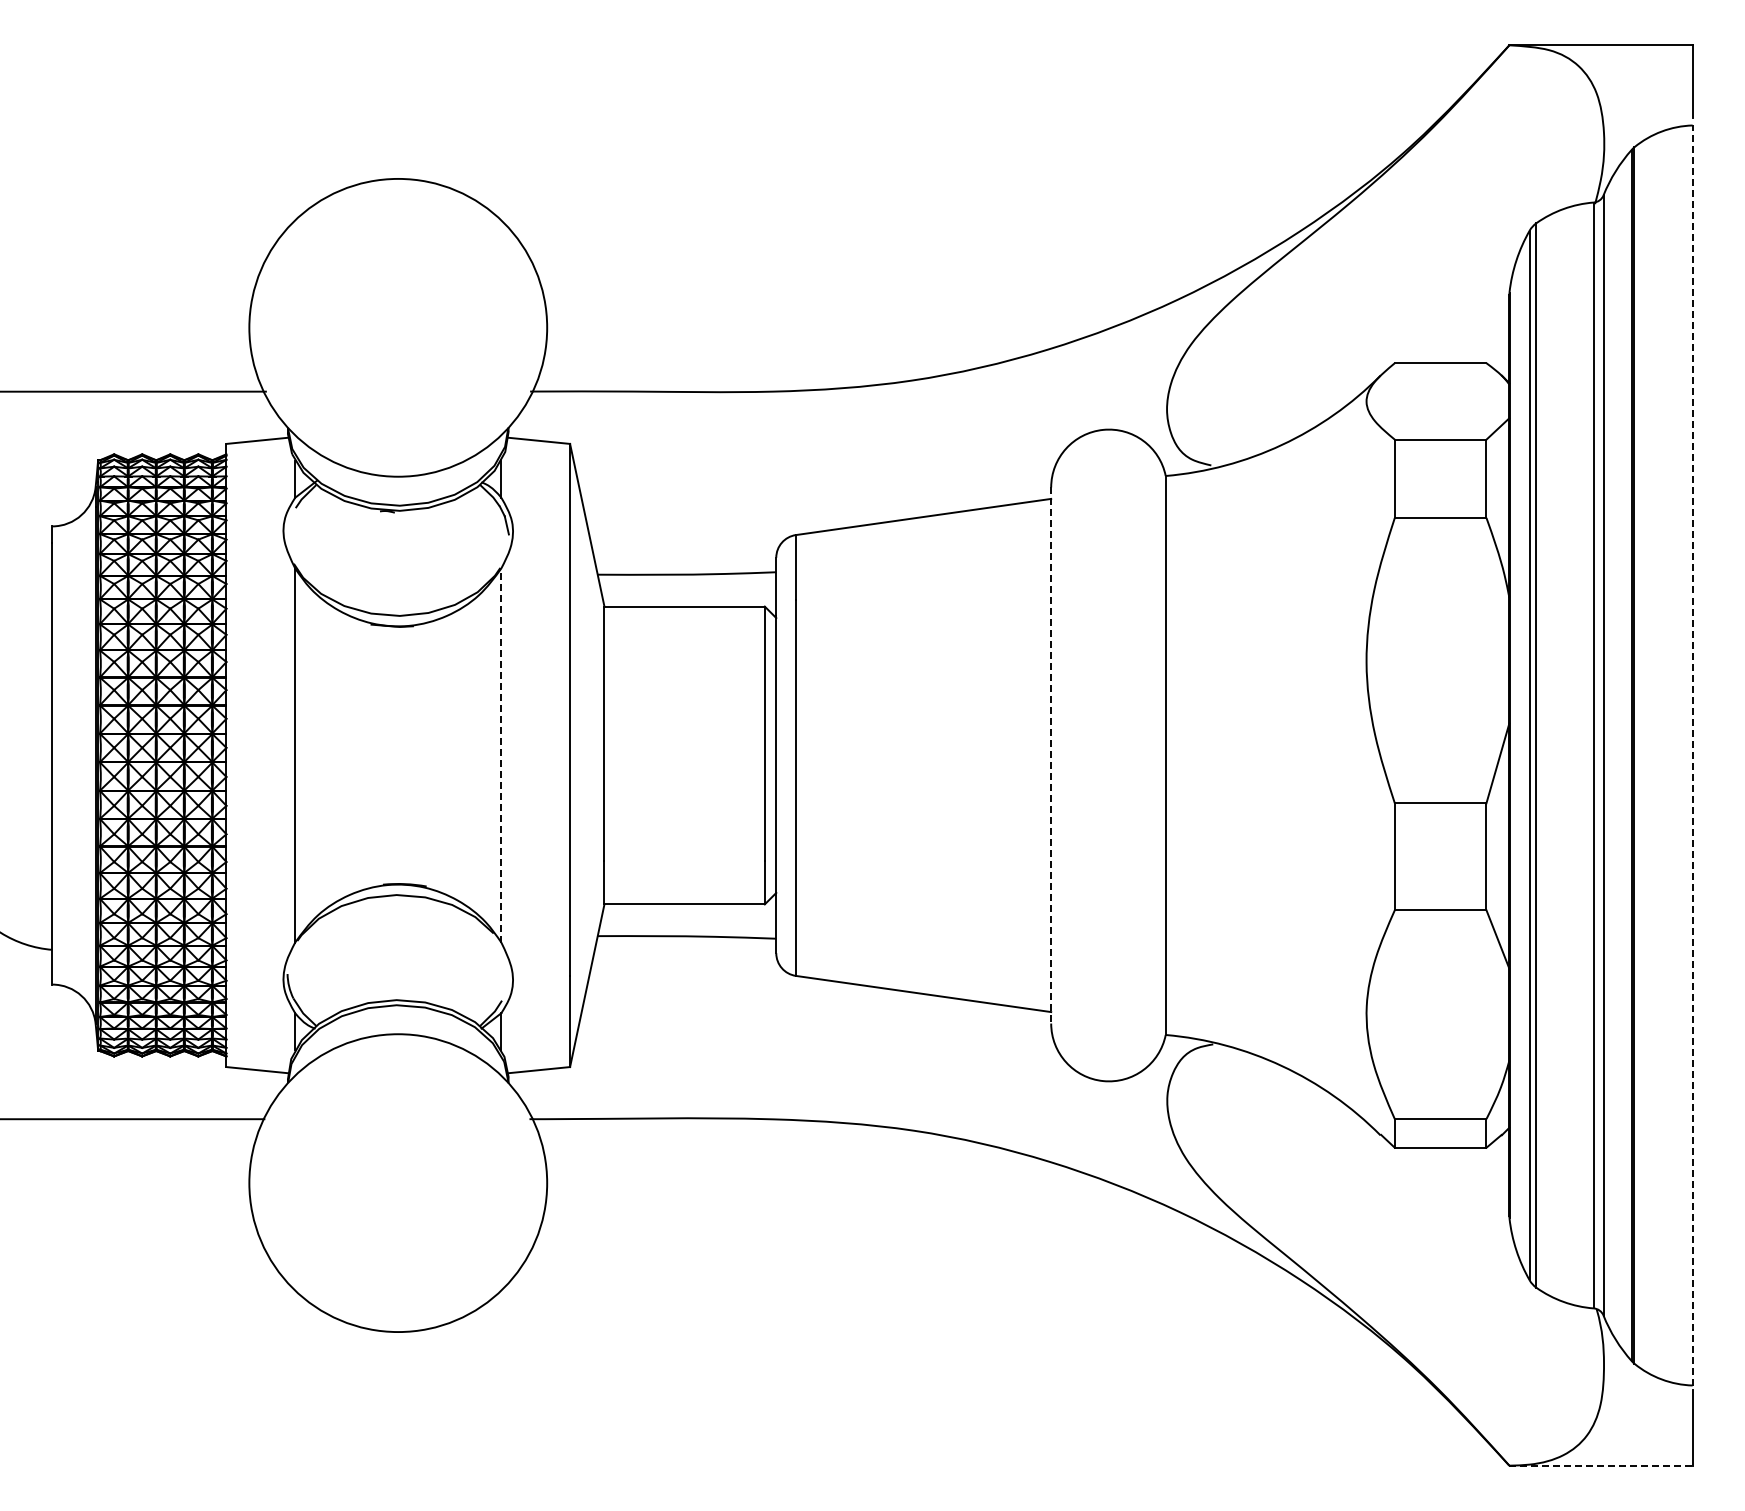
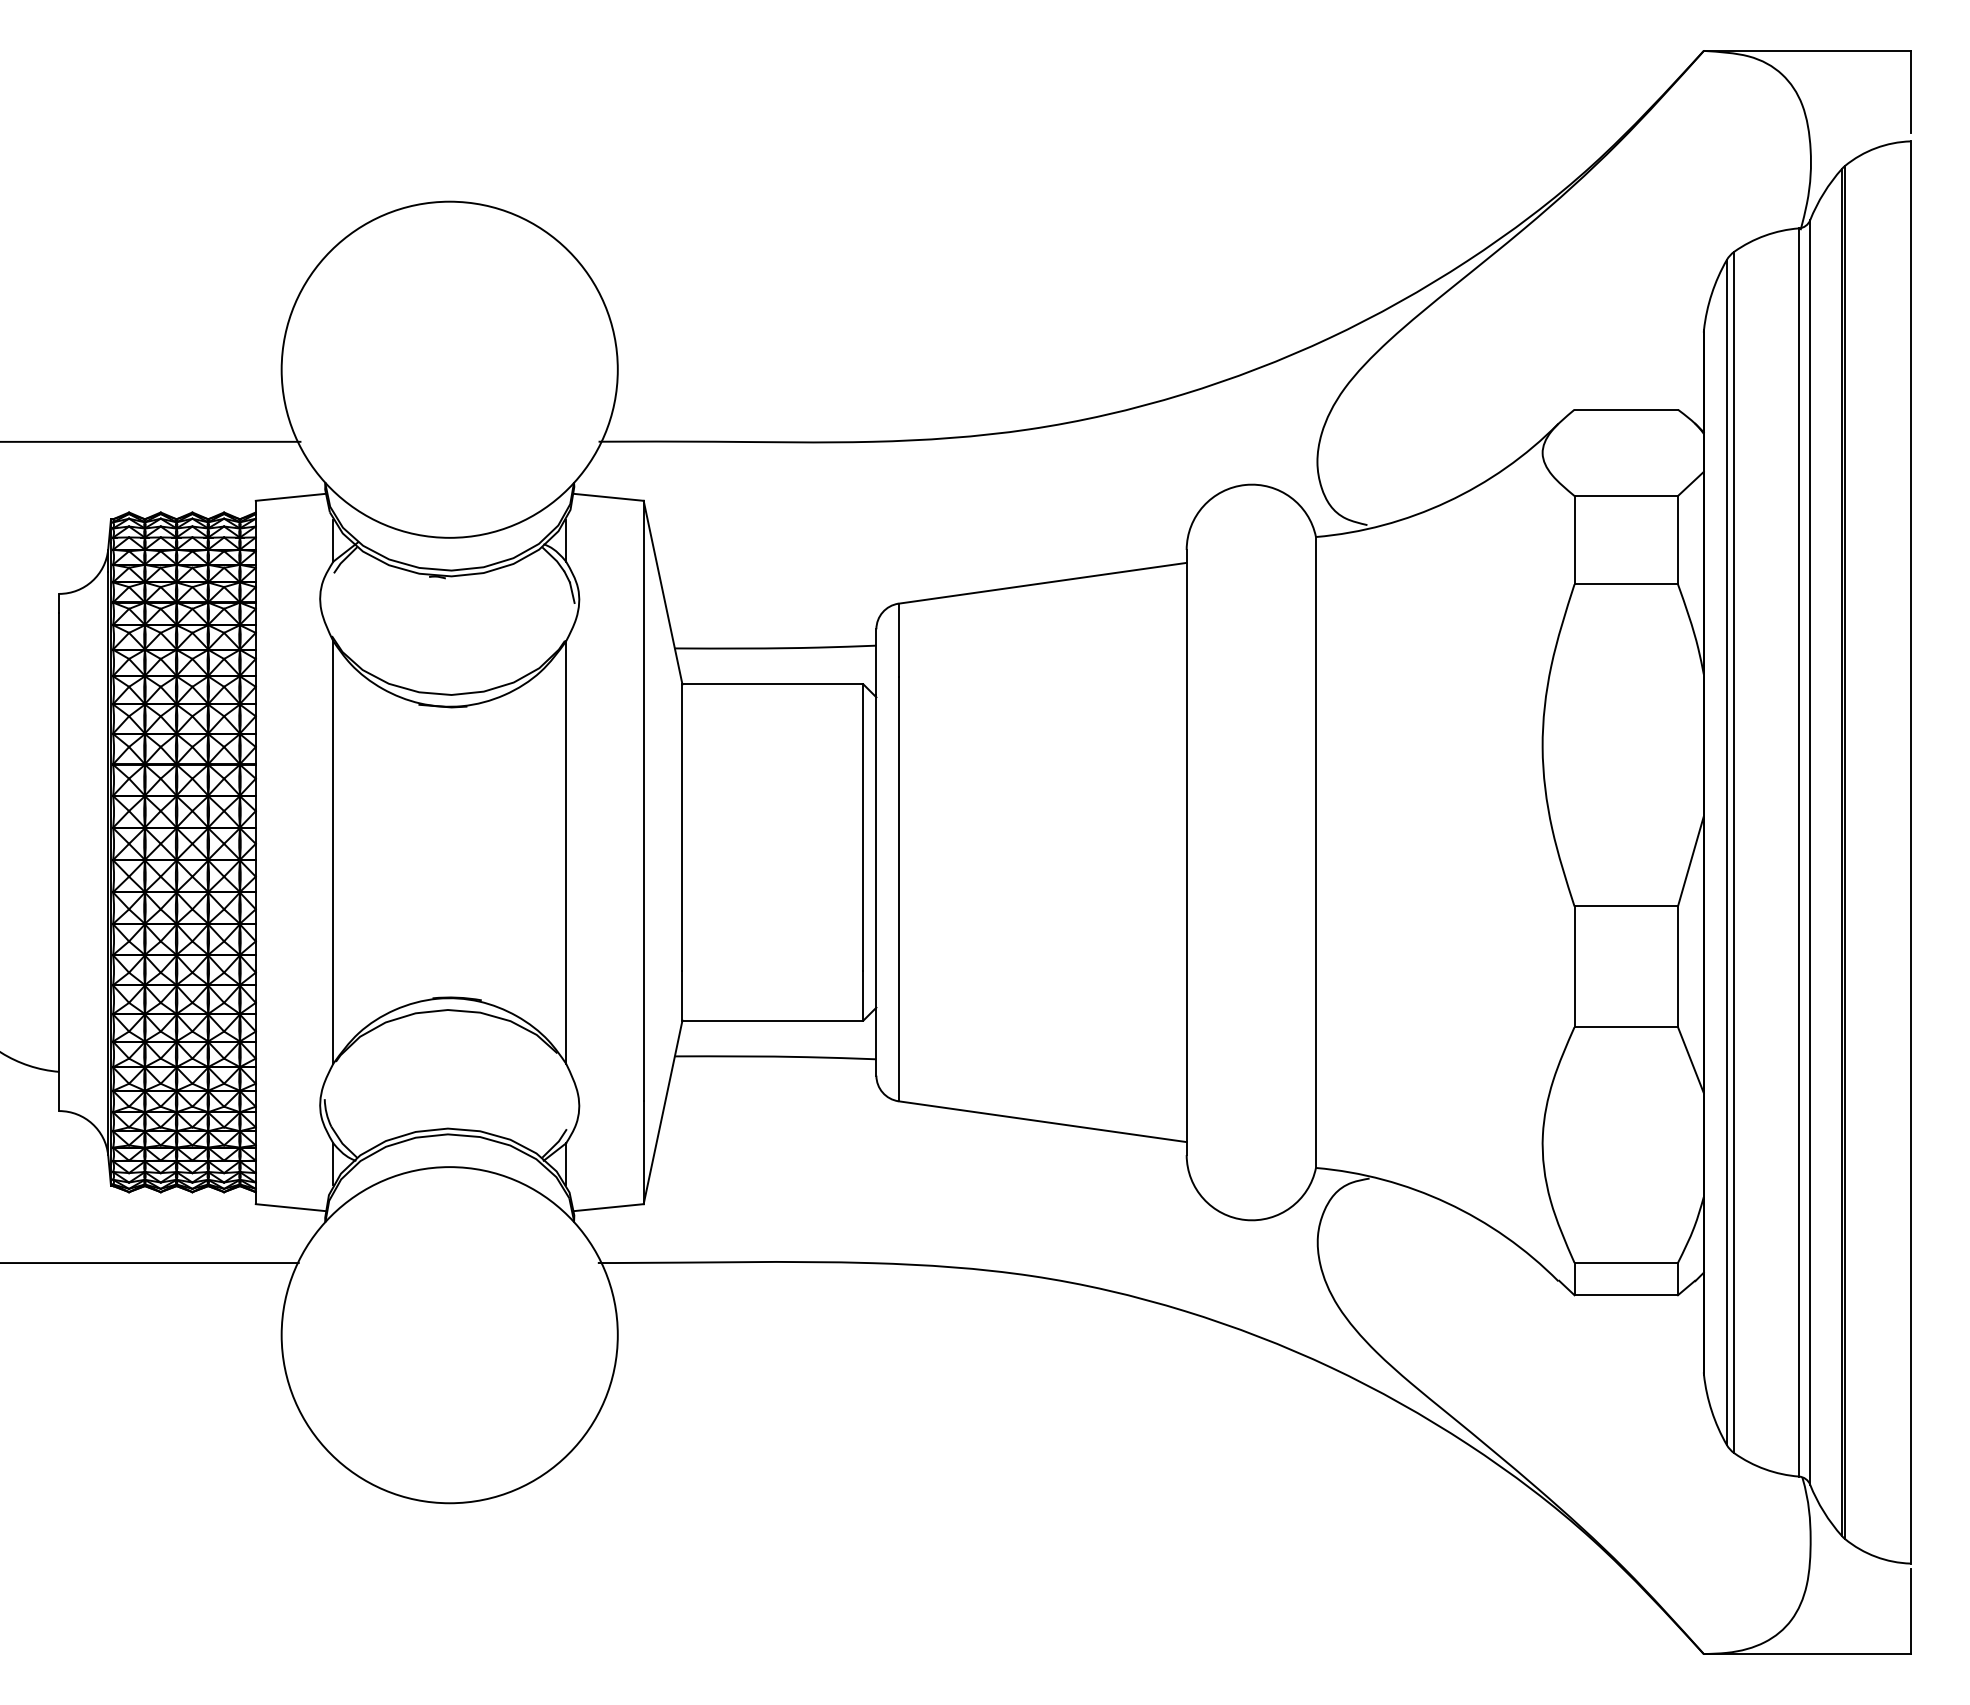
line: (501, 755) -> (566, 852), dashed -> solid
line: (1692, 755) -> (1910, 852), dashed -> solid
line: (1051, 756) -> (1187, 853), dashed -> solid
line: (1601, 1465) -> (1807, 1653), dashed -> solid

